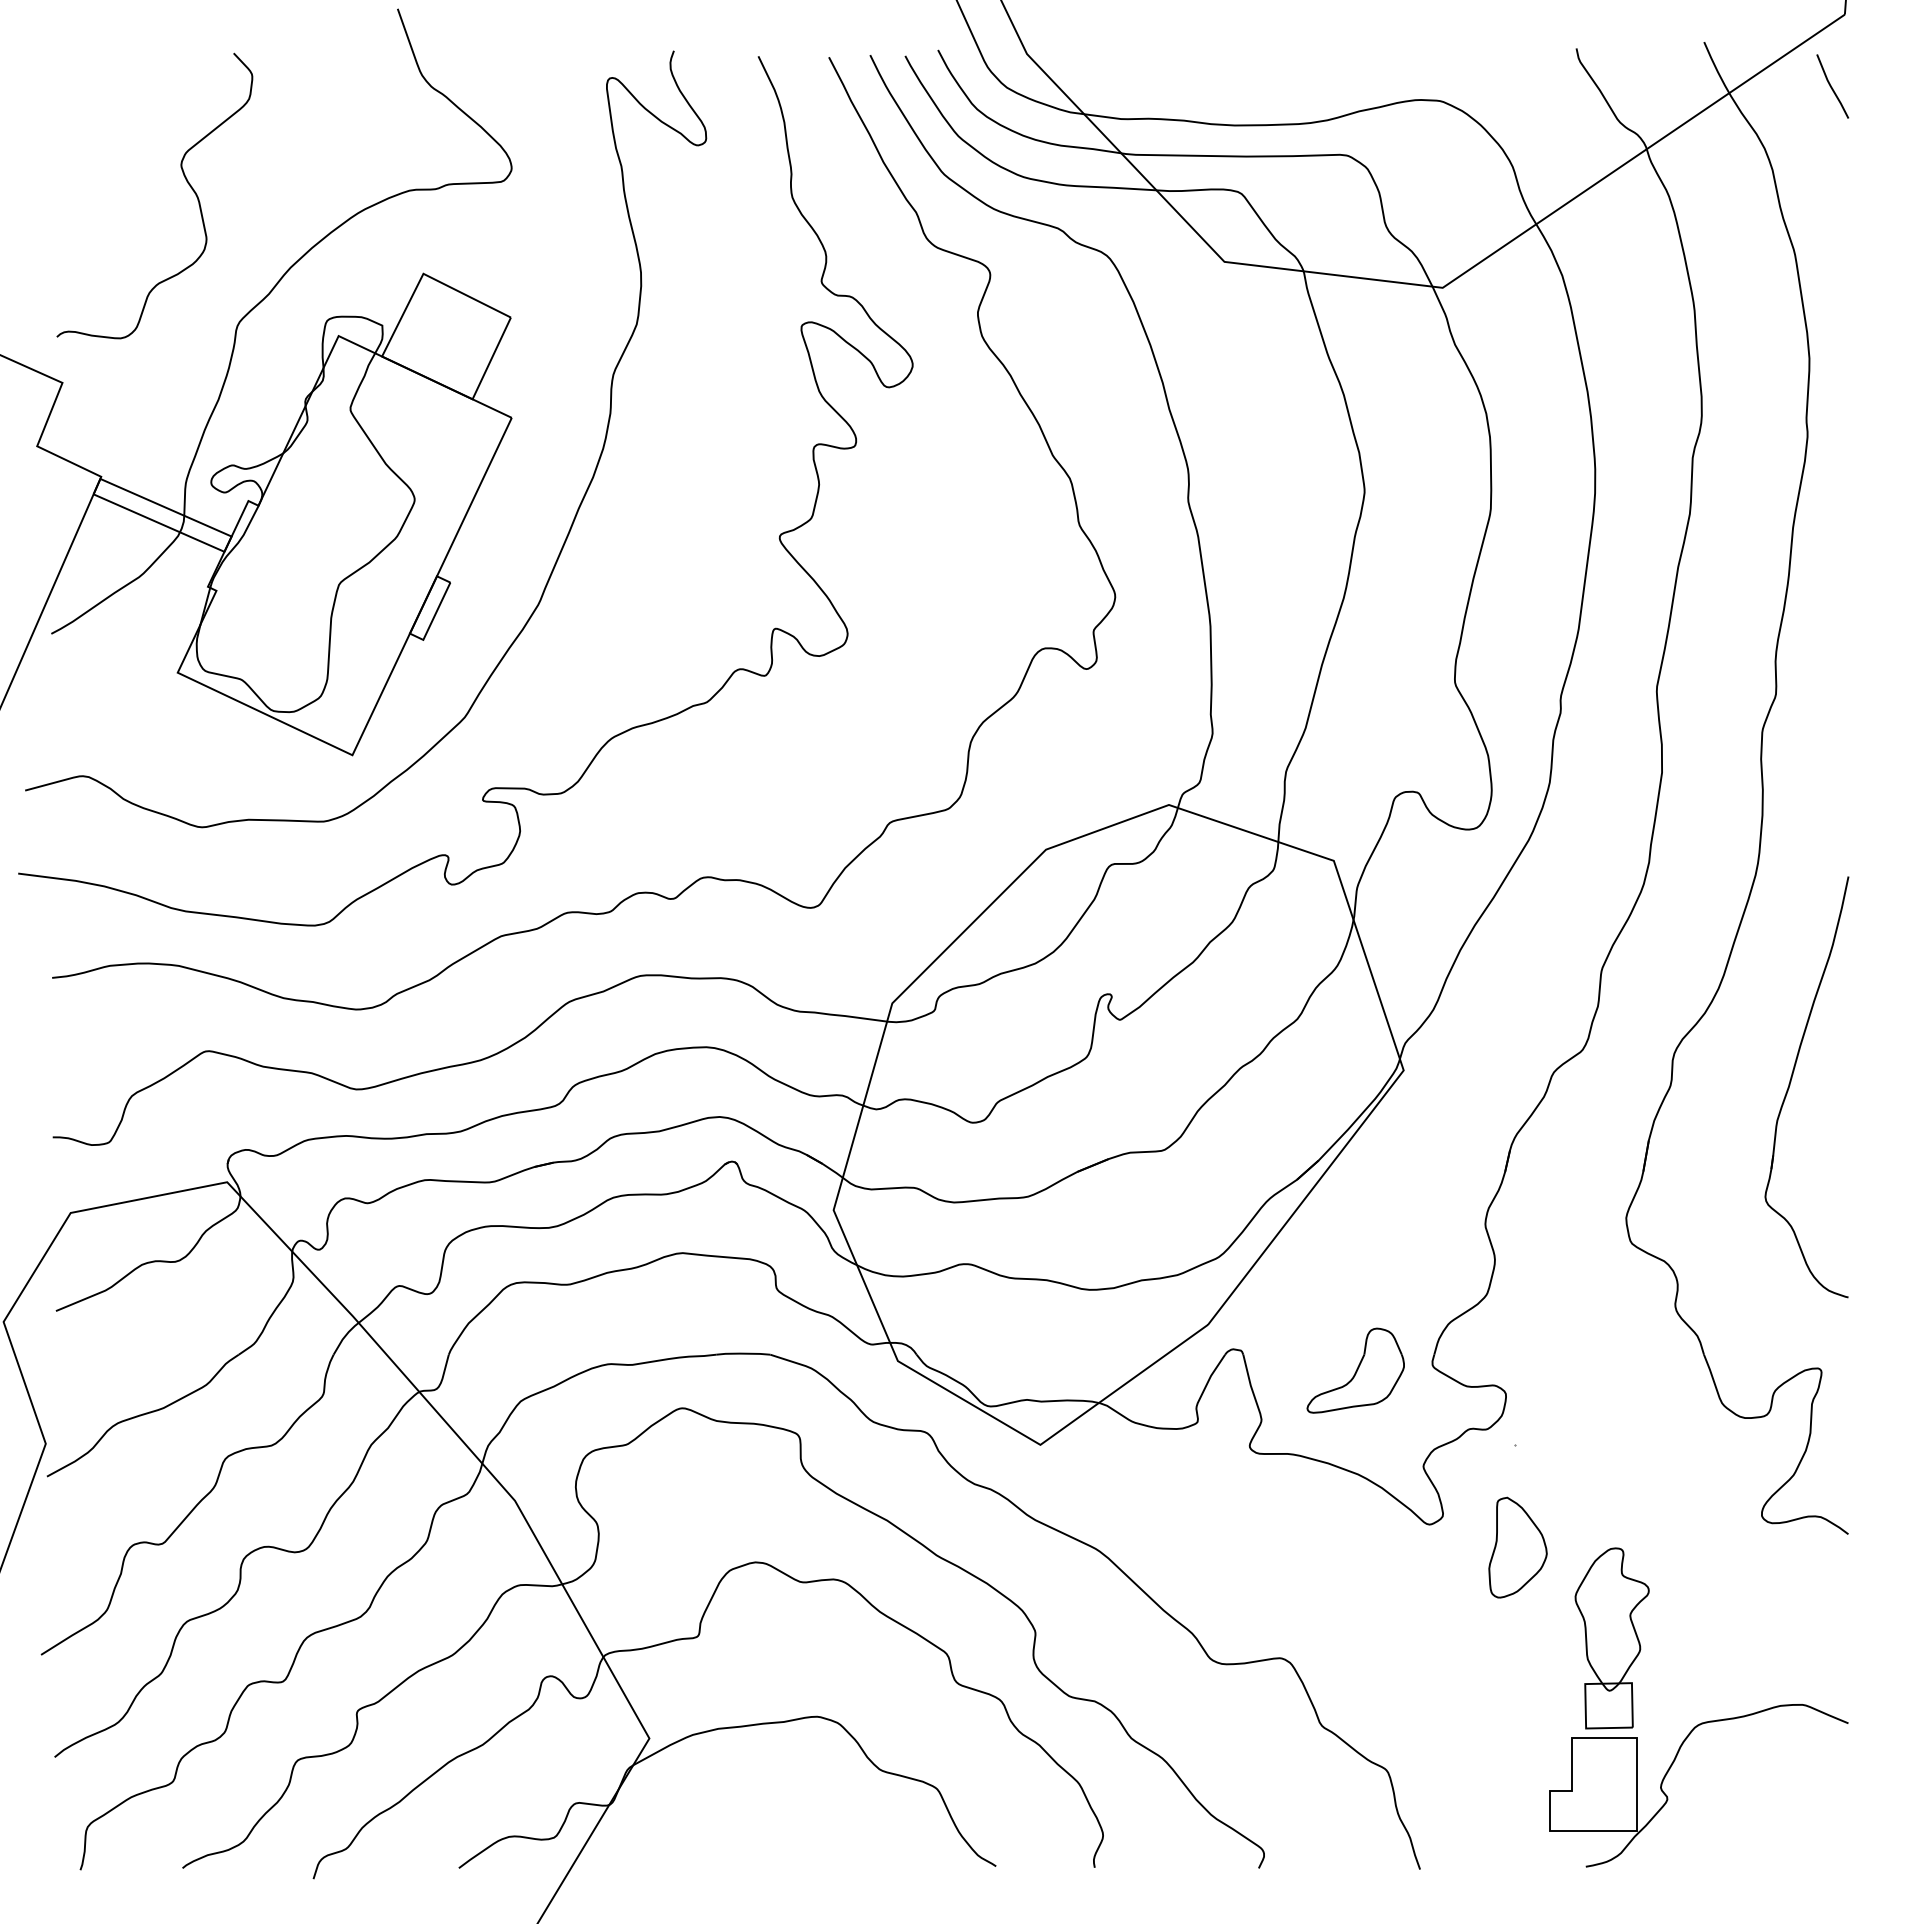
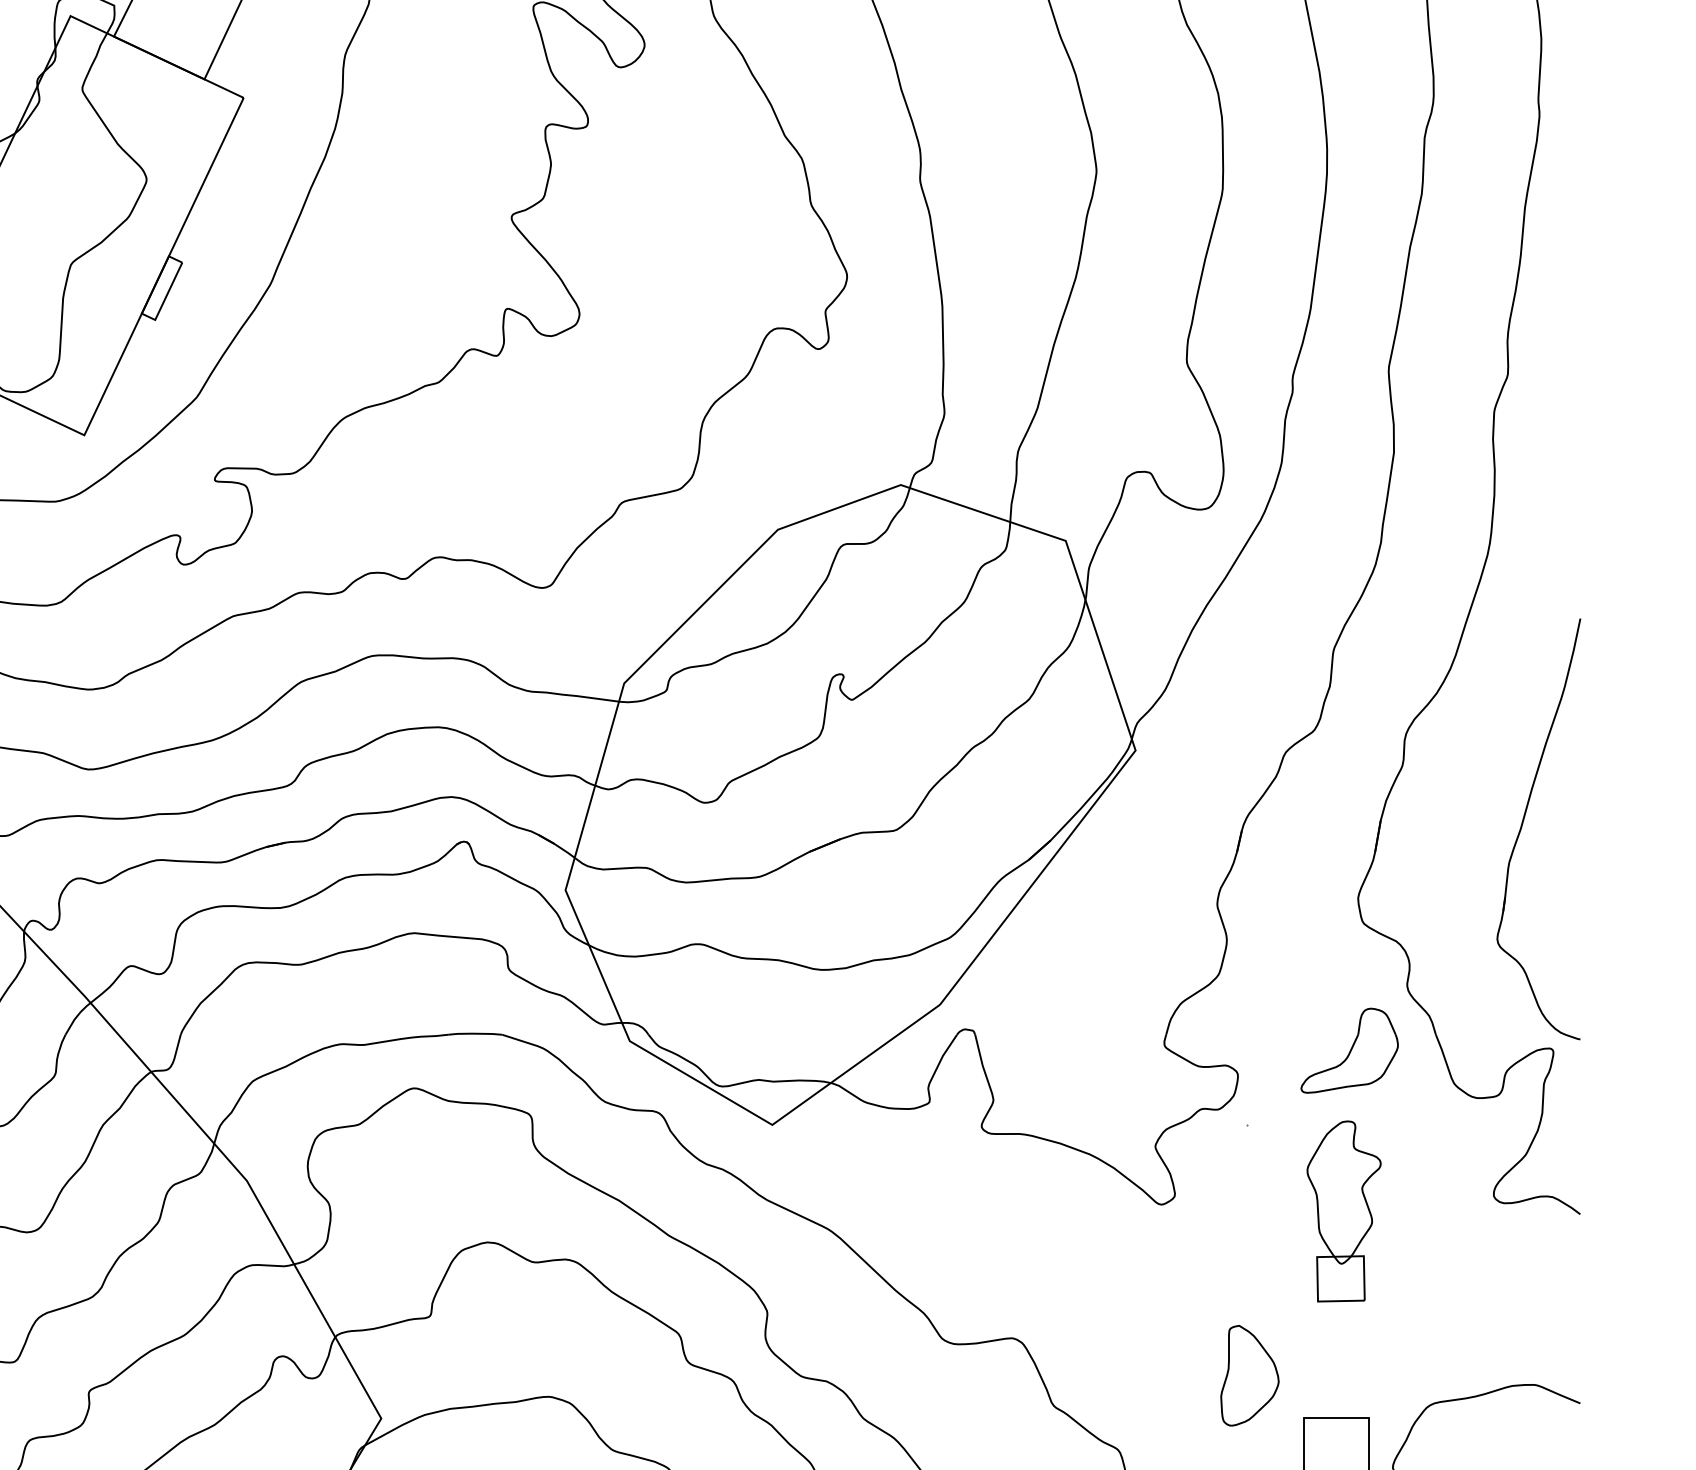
part: (1791, 1082) -> (1523, 824), moved
part: (1355, 1370) -> (1349, 1050), moved
part: (1517, 1547) -> (1249, 1375), moved
part: (1611, 1638) -> (1343, 1211), moved

